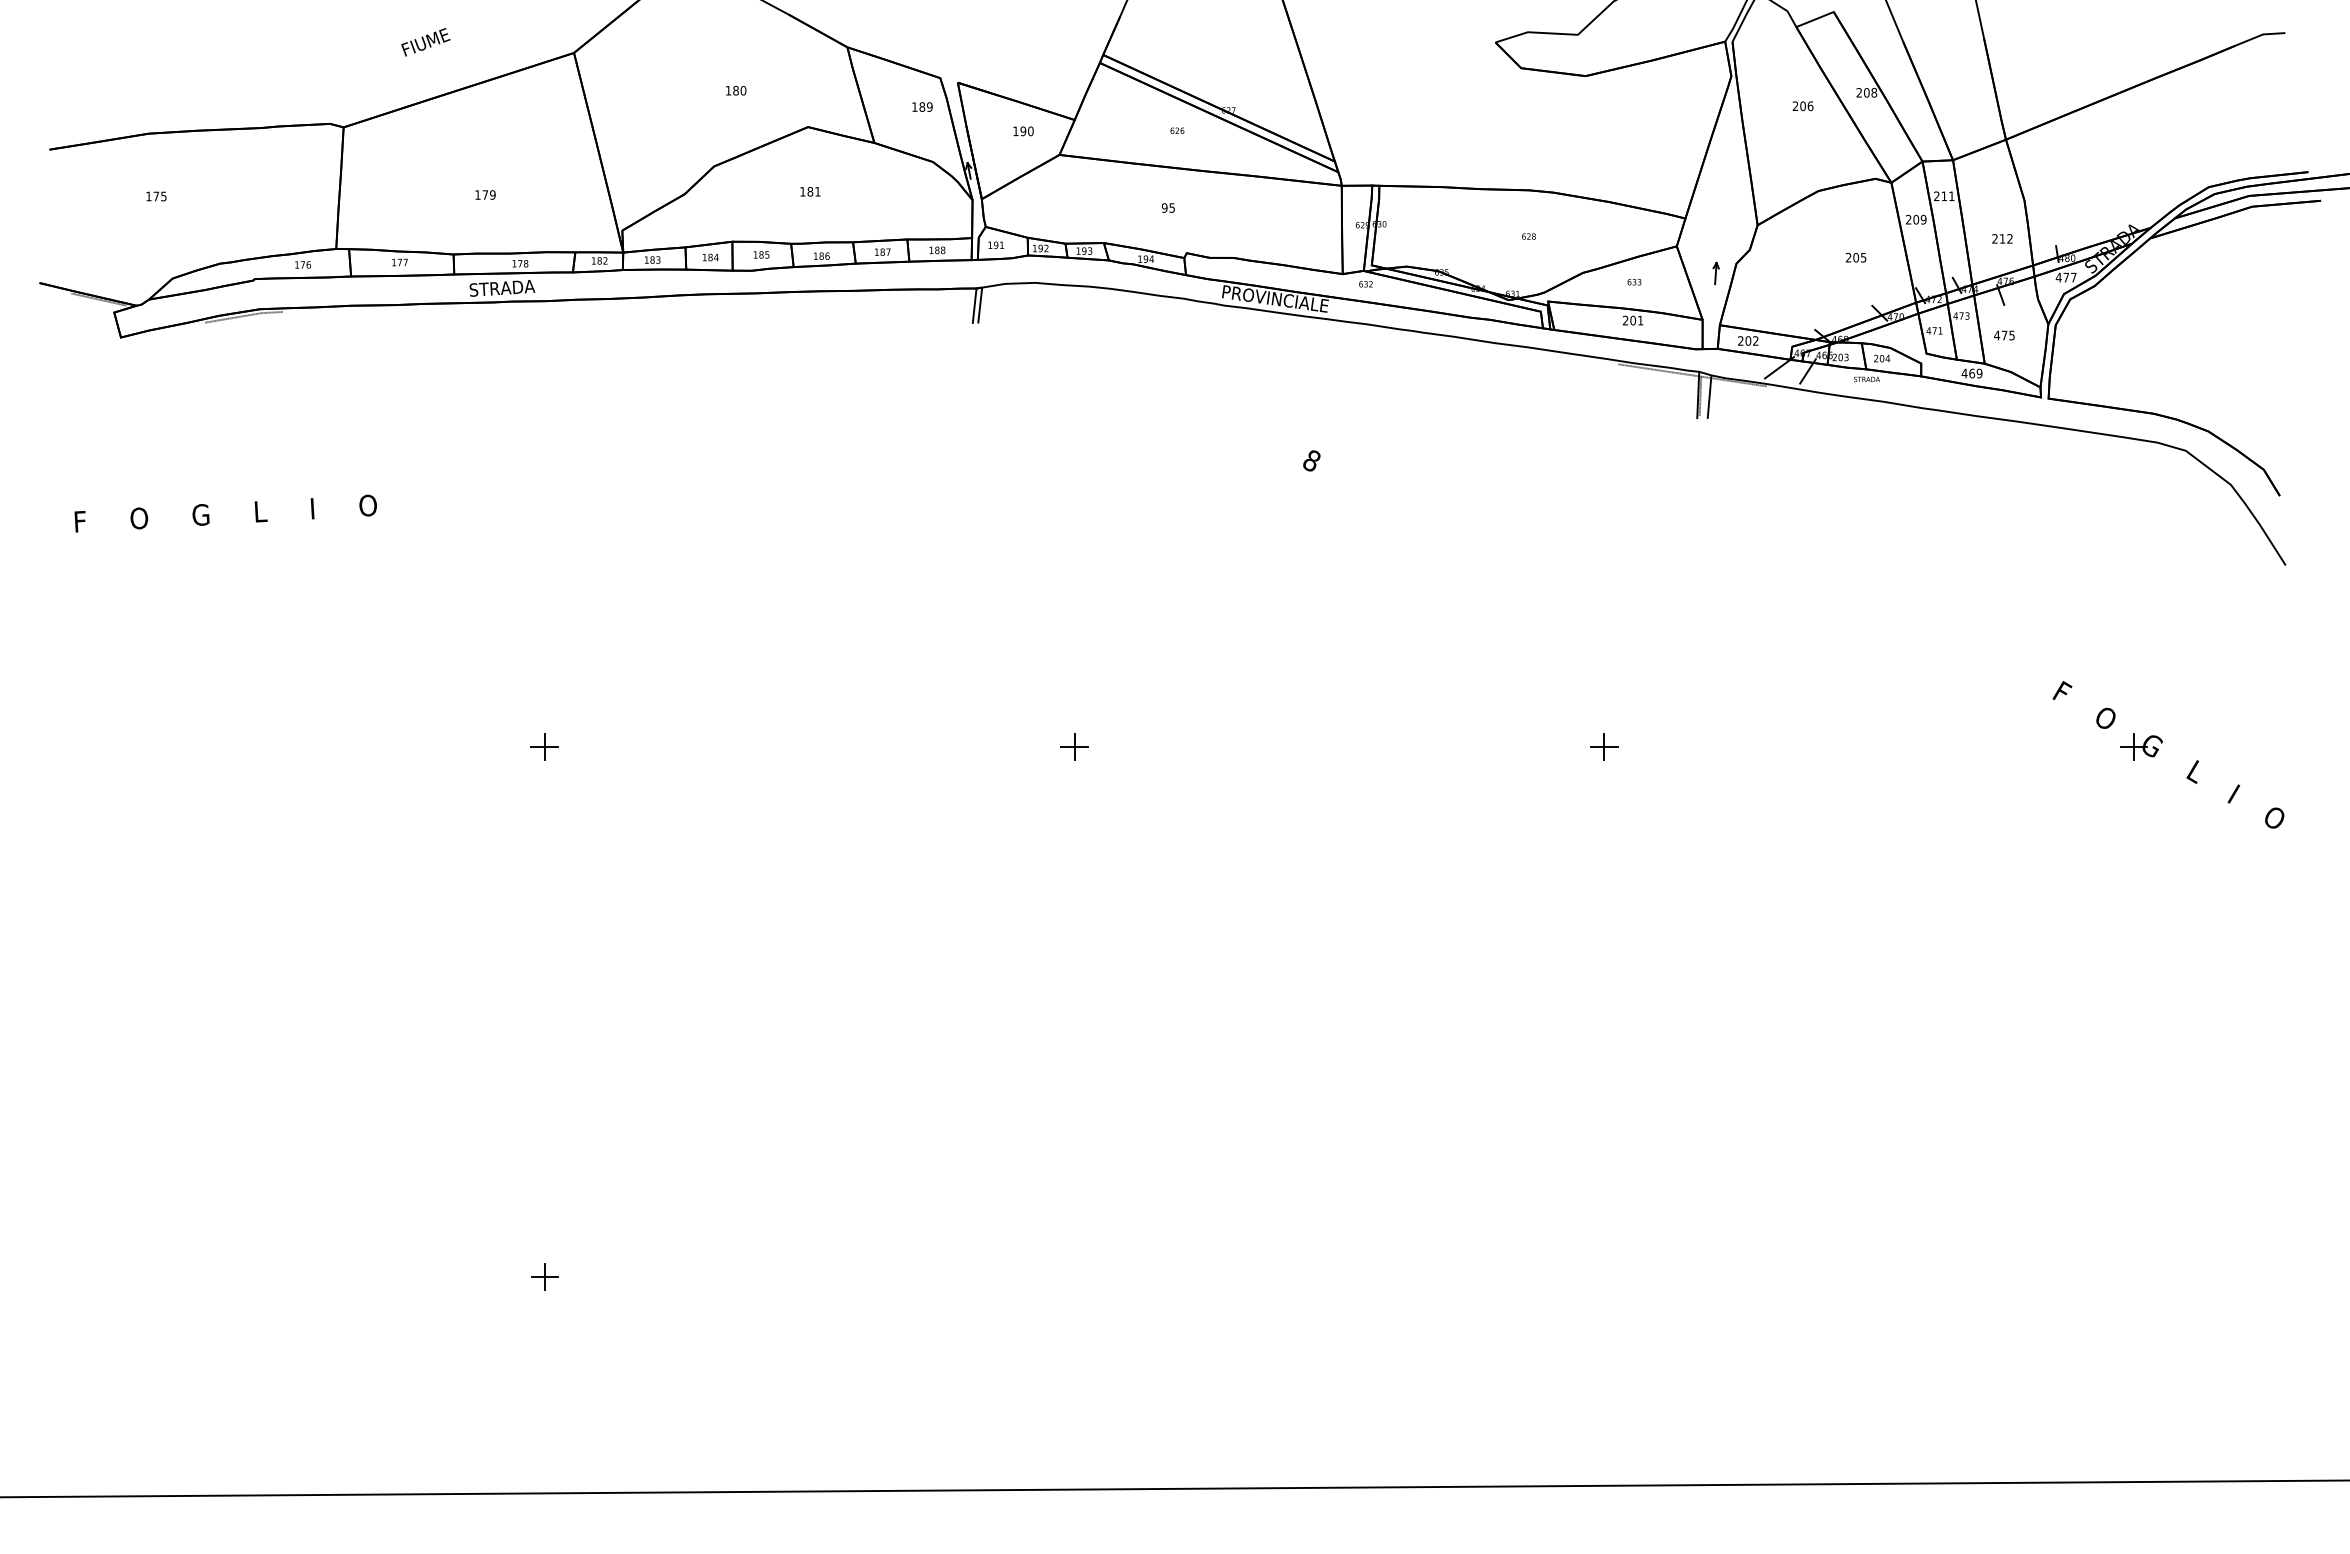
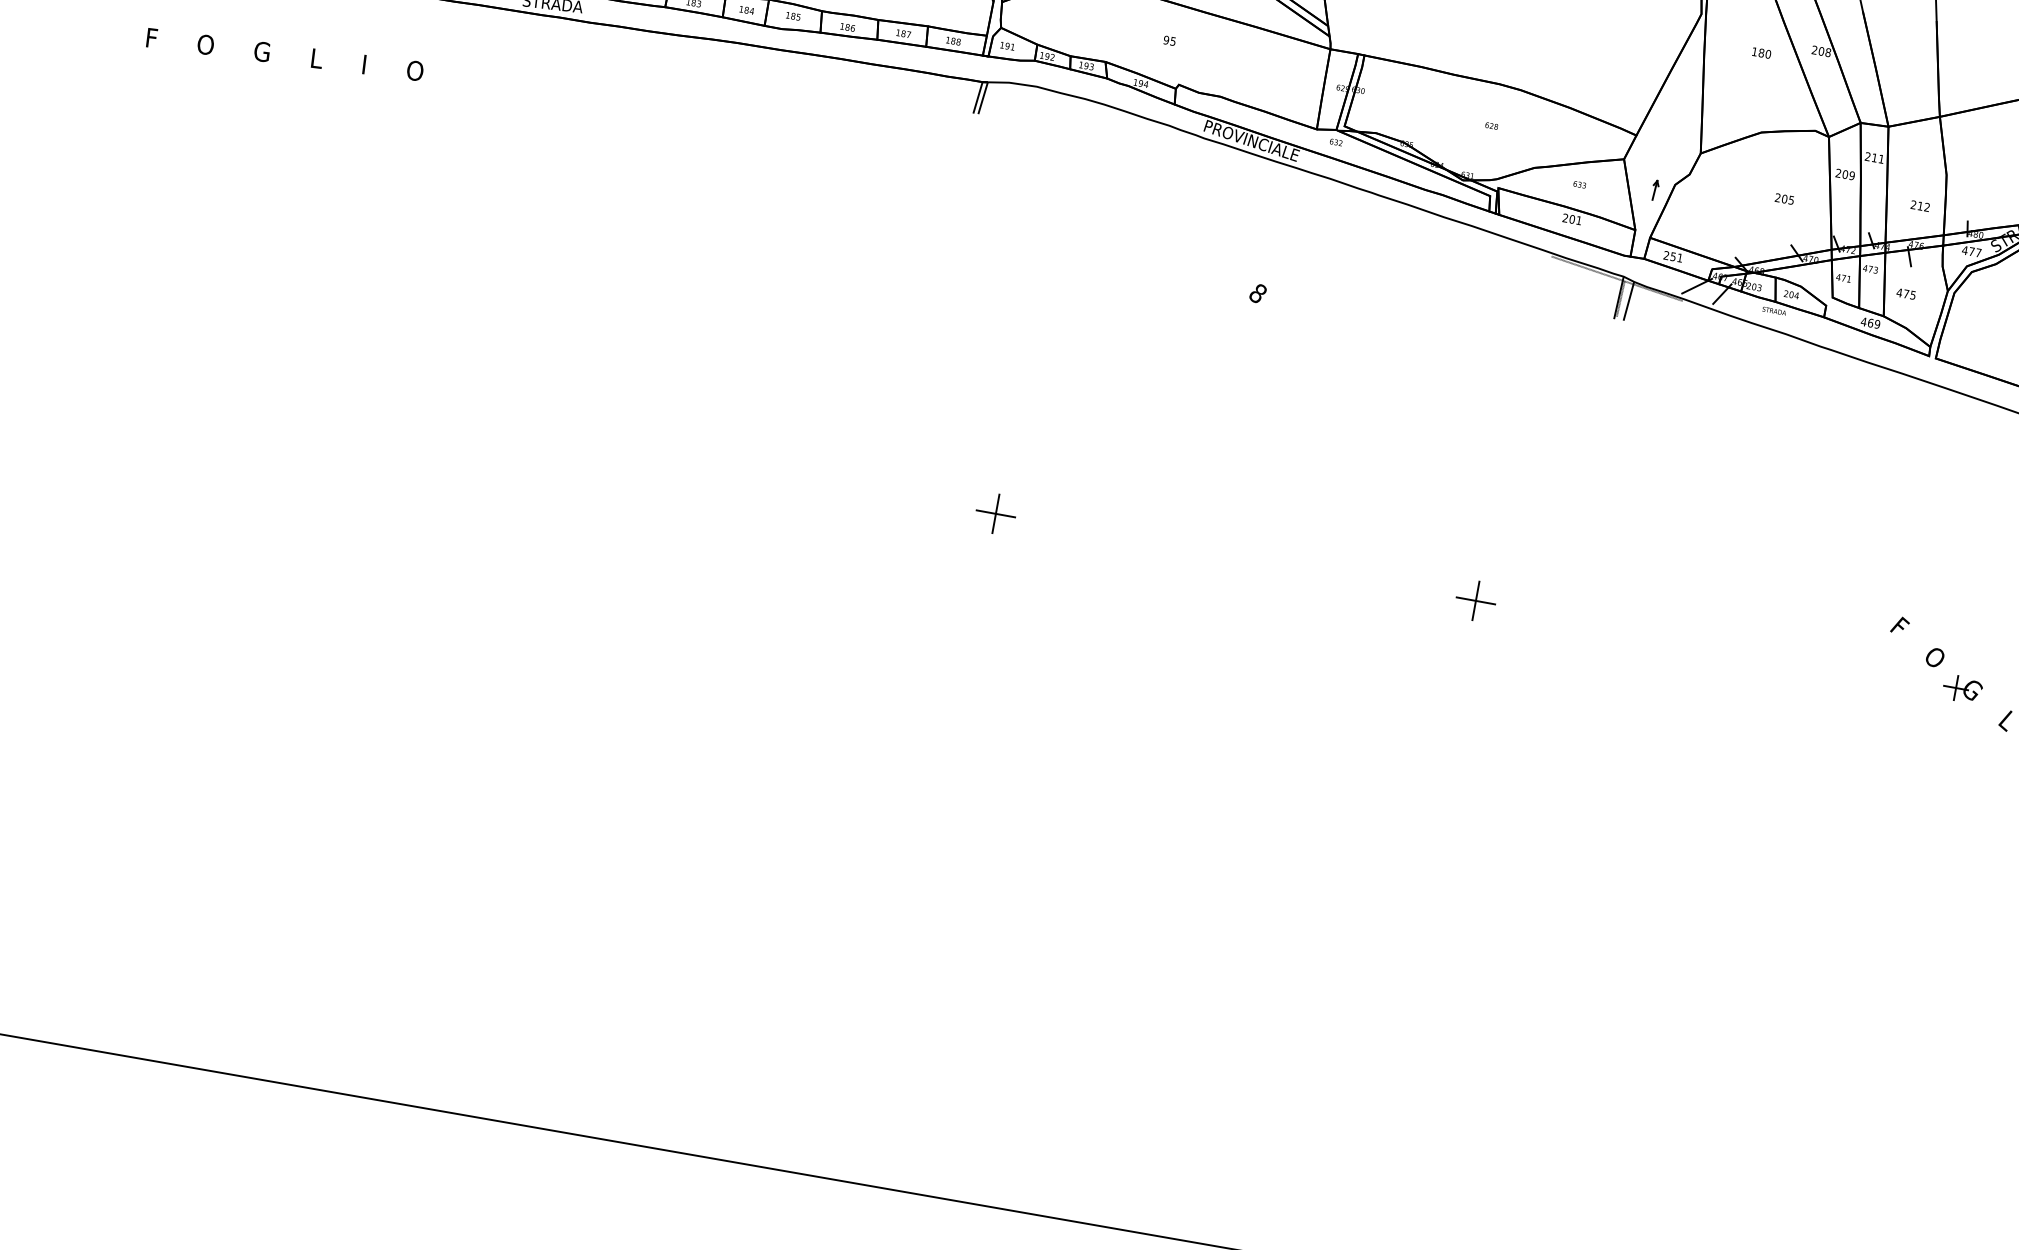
text: (1802, 105) -> (1761, 52), 206 -> 180
text: (1751, 340) -> (1676, 256), 202 -> 251
text: (225, 513) -> (284, 54), moved
part: (544, 746) -> (515, 425), removed
part: (1074, 746) -> (995, 513), size x1.6
part: (1604, 746) -> (1476, 600), size x1.6
part: (544, 1276) -> (428, 906), removed

